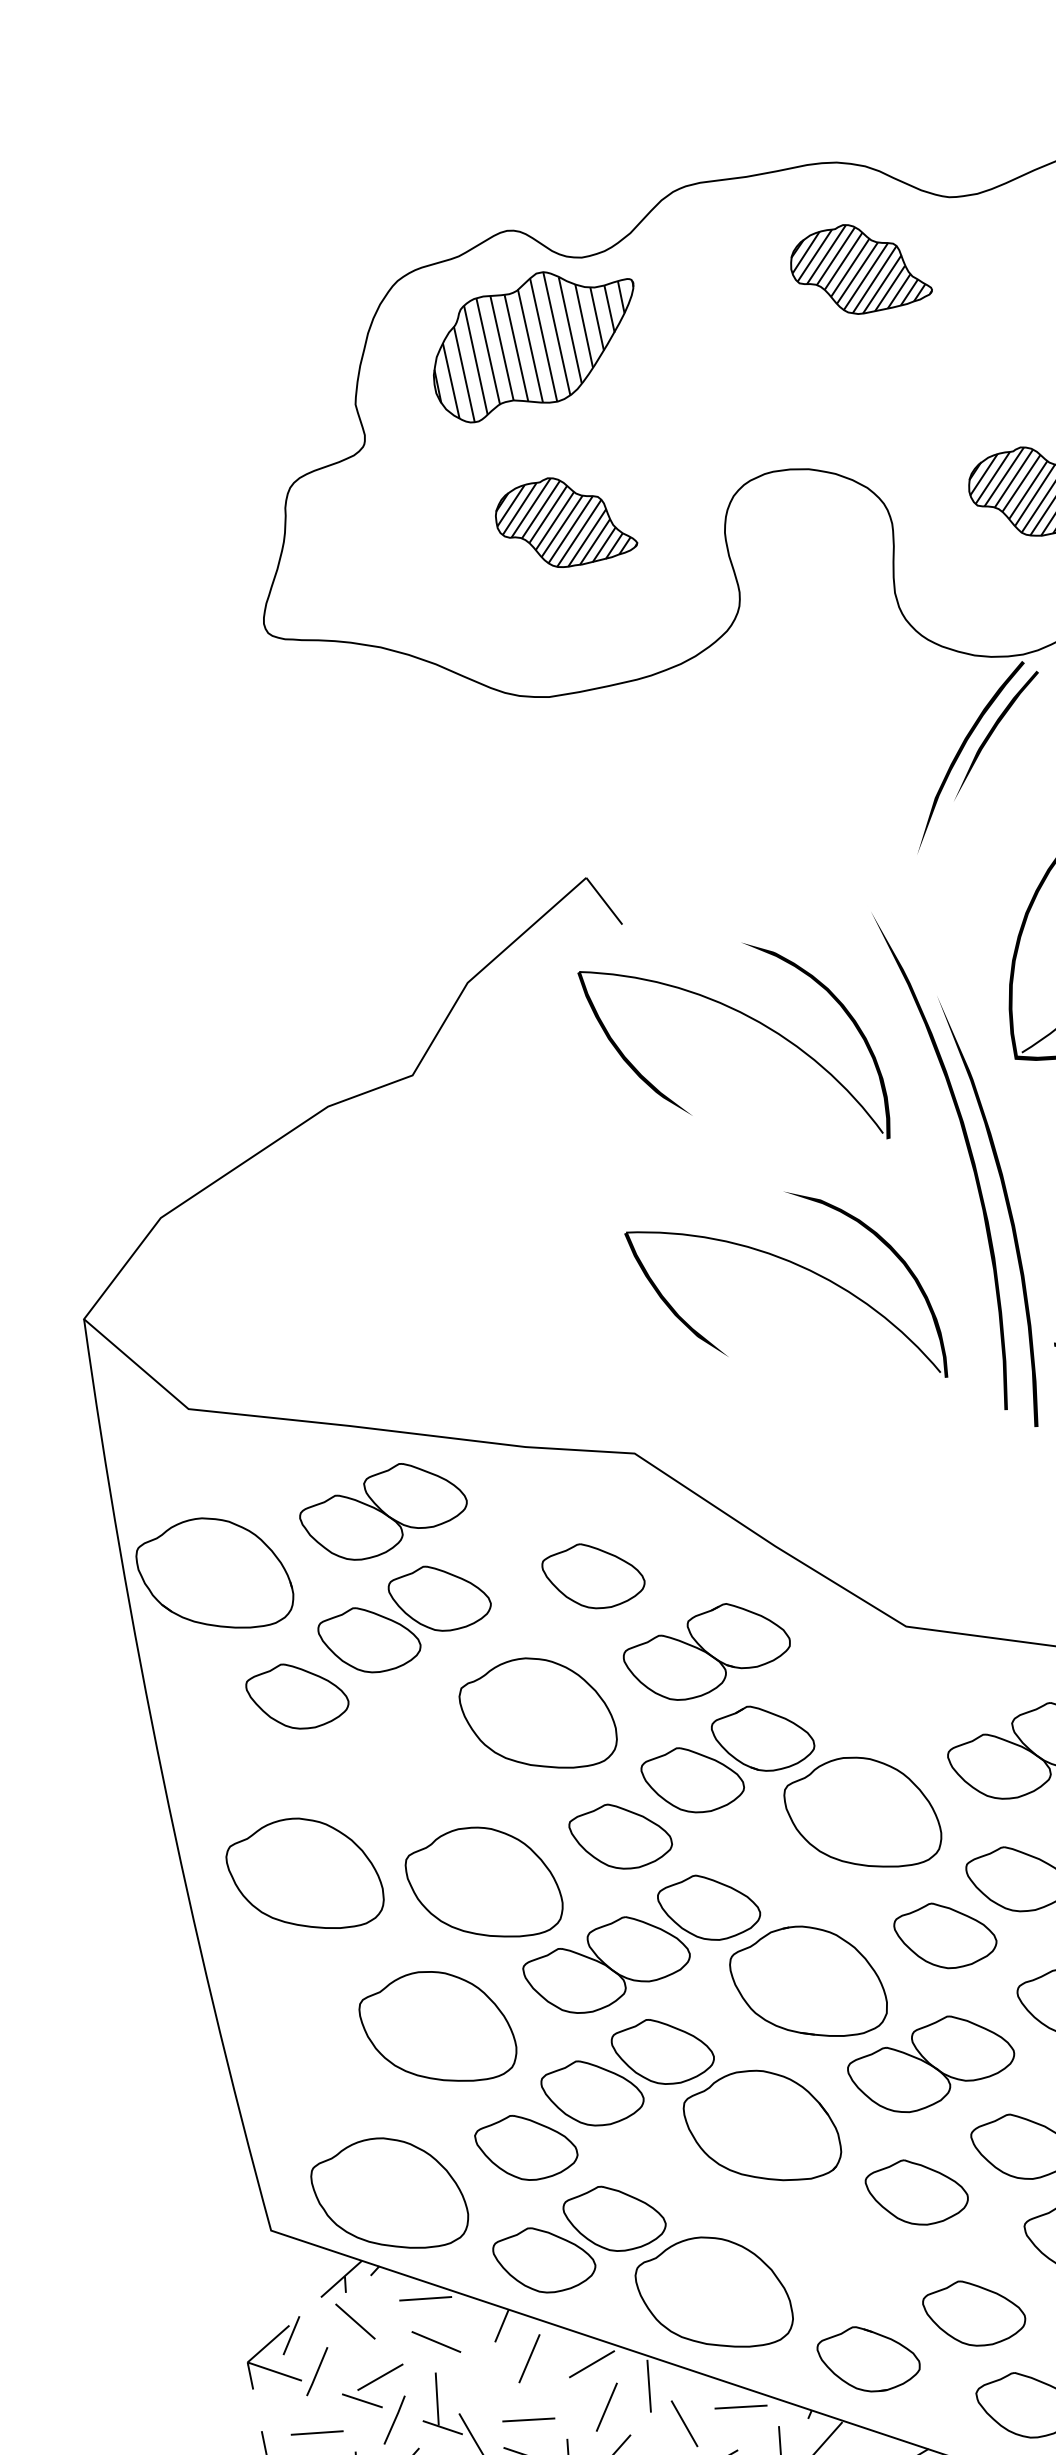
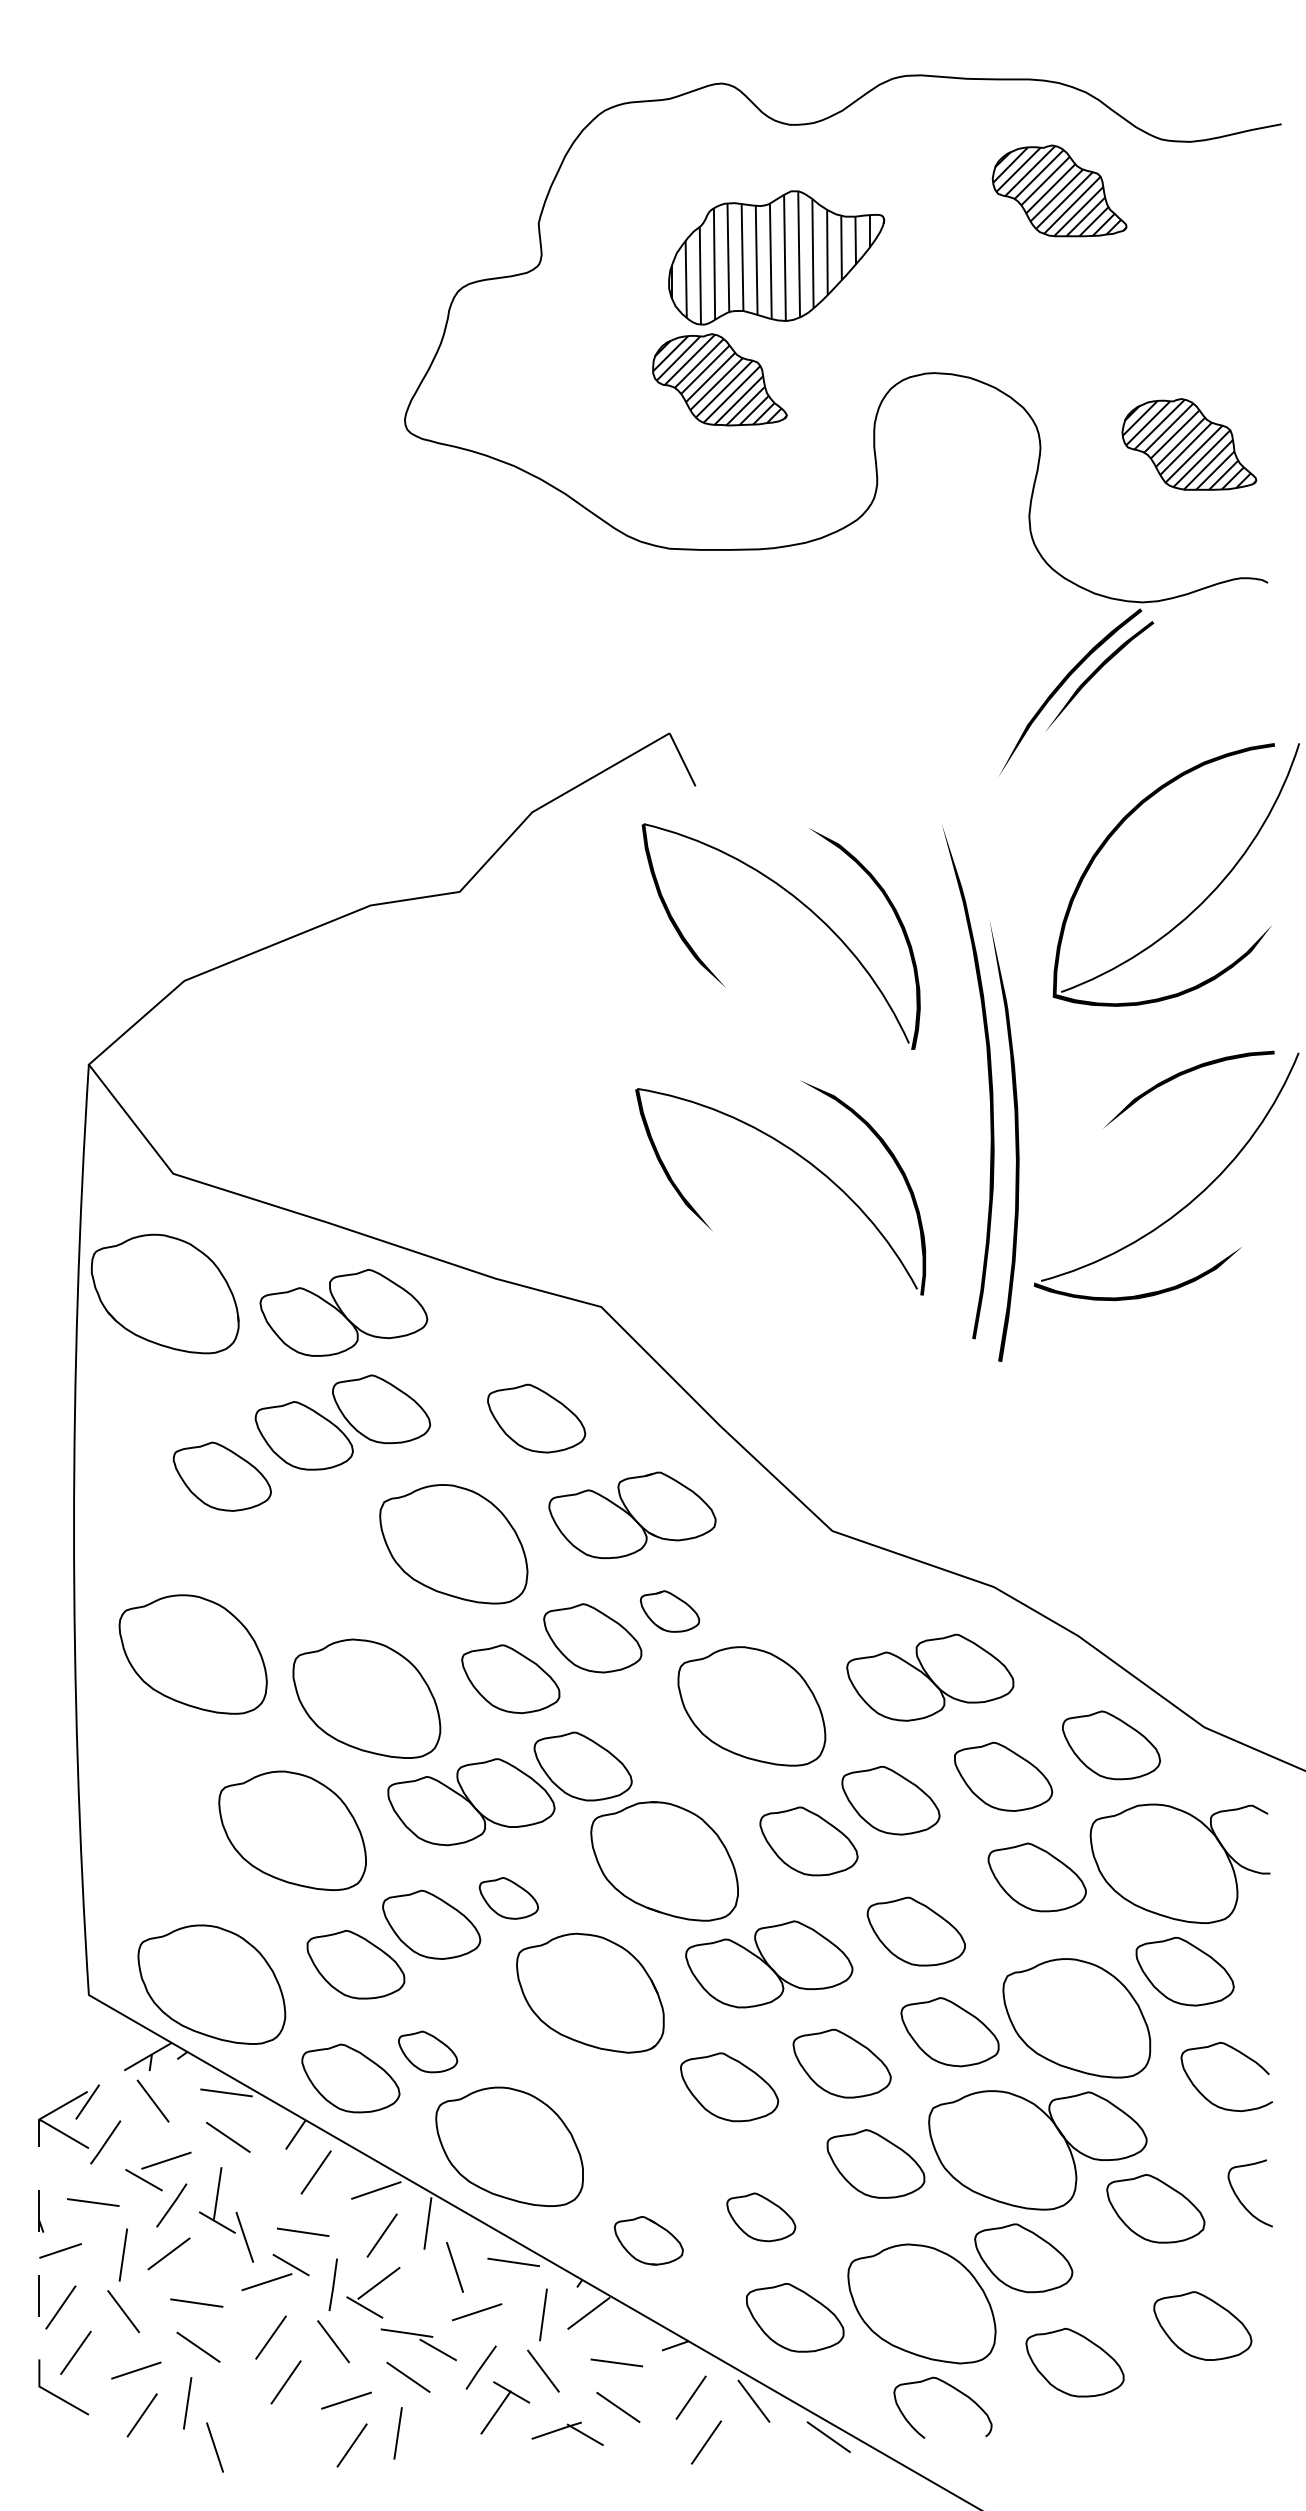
part: (535, 341) -> (776, 257), moved
part: (214, 1574) -> (165, 1293), moved
part: (762, 1738) -> (669, 1611), size x0.6
part: (662, 2051) -> (508, 1898), size x0.6
part: (614, 2217) -> (427, 2051), size x0.6
part: (973, 2313) -> (760, 2217), size x0.7
part: (868, 2358) -> (648, 2240), size x0.7

